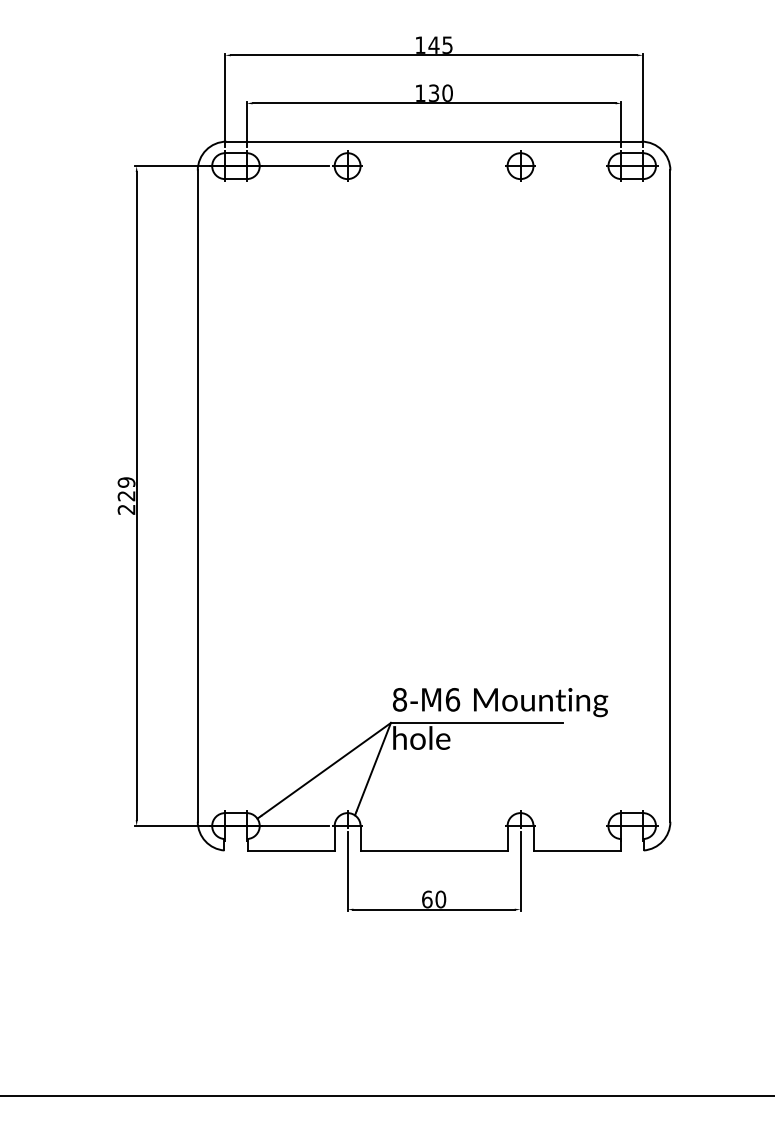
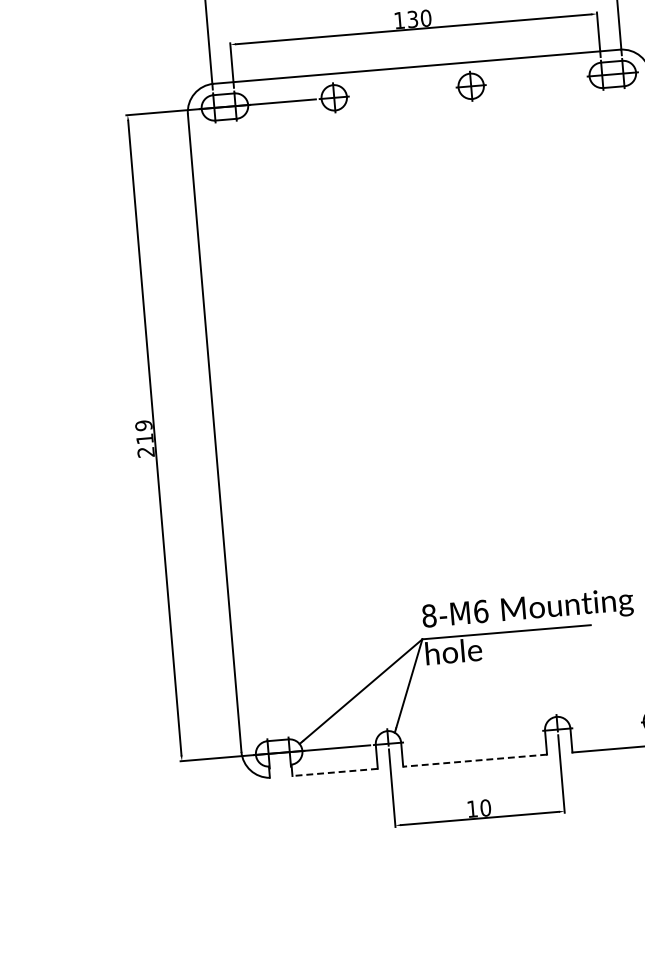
part: (520, 165) -> (471, 85), moved
text: (126, 496) -> (144, 439), 229 -> 219
line: (291, 850) -> (335, 772), solid -> dashed
line: (433, 850) -> (474, 760), solid -> dashed
text: (427, 899) -> (472, 809), 60 -> 10

